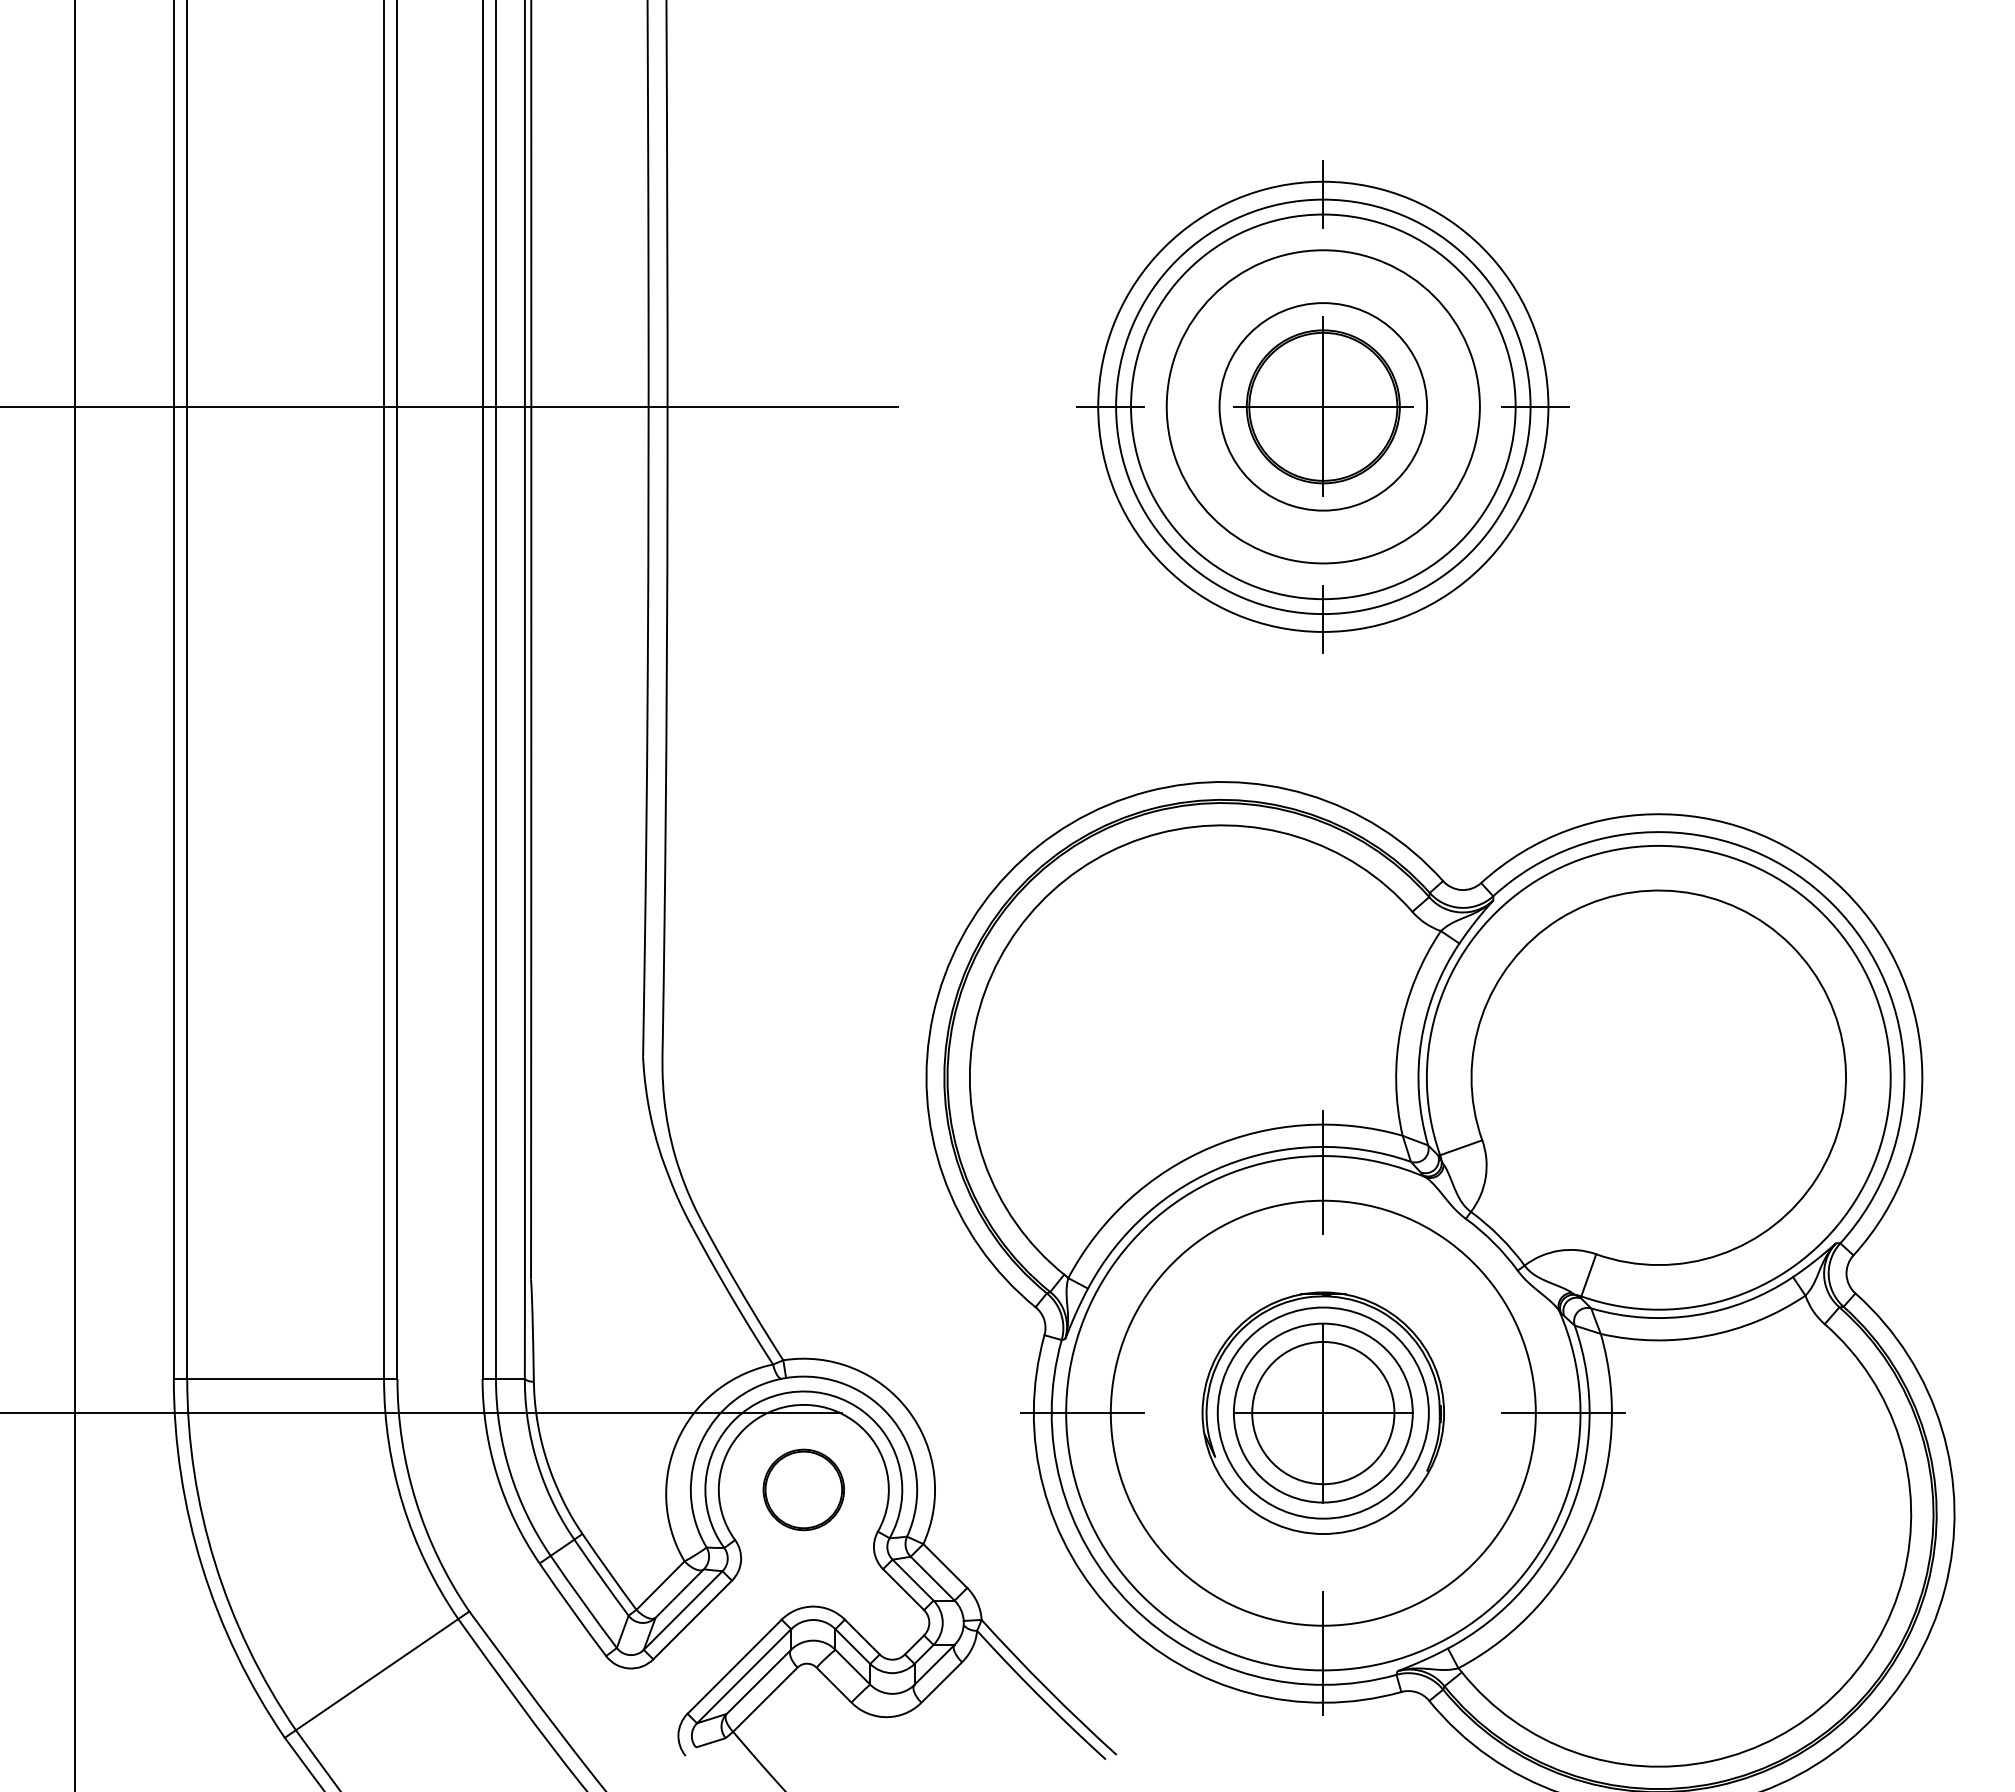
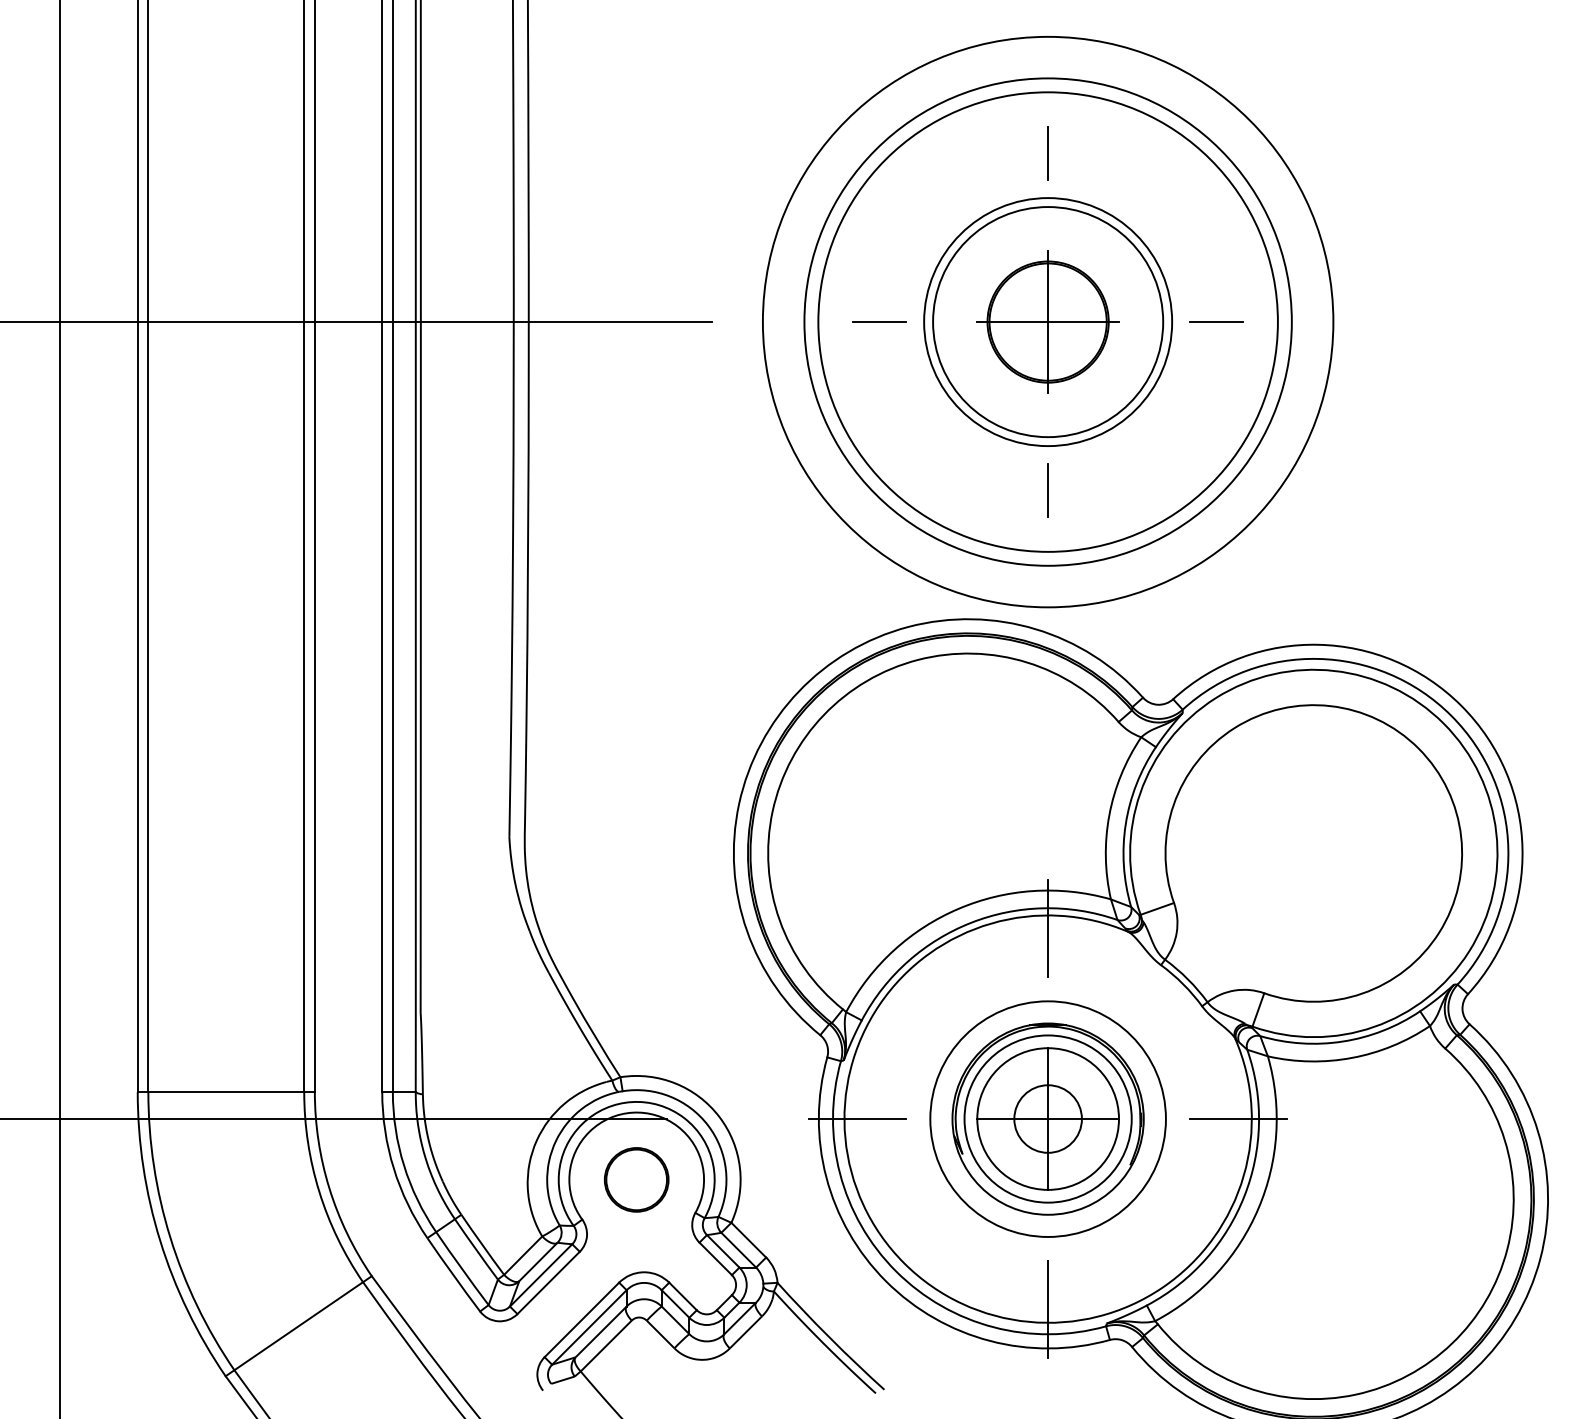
circle: (1323, 406) -> (1048, 321), size x1.4
circle: (1323, 406) -> (1048, 321), size x1.4
circle: (1323, 406) -> (1048, 321), size x1.6
circle: (1323, 406) -> (1048, 321), size x1.6
circle: (1322, 1412) -> (1047, 1118), size x0.7
circle: (1323, 1412) -> (1048, 1118), size x0.6

